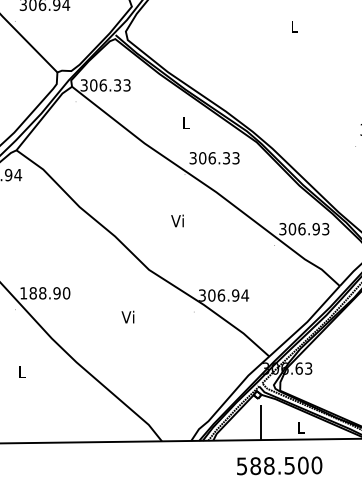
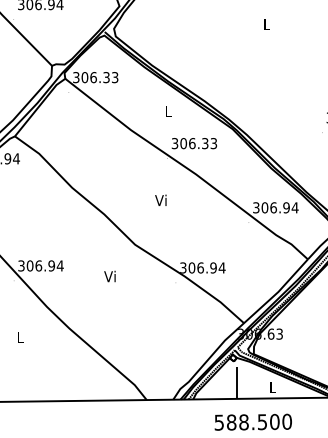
text: (325, 228) -> (294, 207), 306.93 -> 306.94
text: (44, 292) -> (40, 265), 188.90 -> 306.94
text: (127, 317) -> (109, 276), moved

